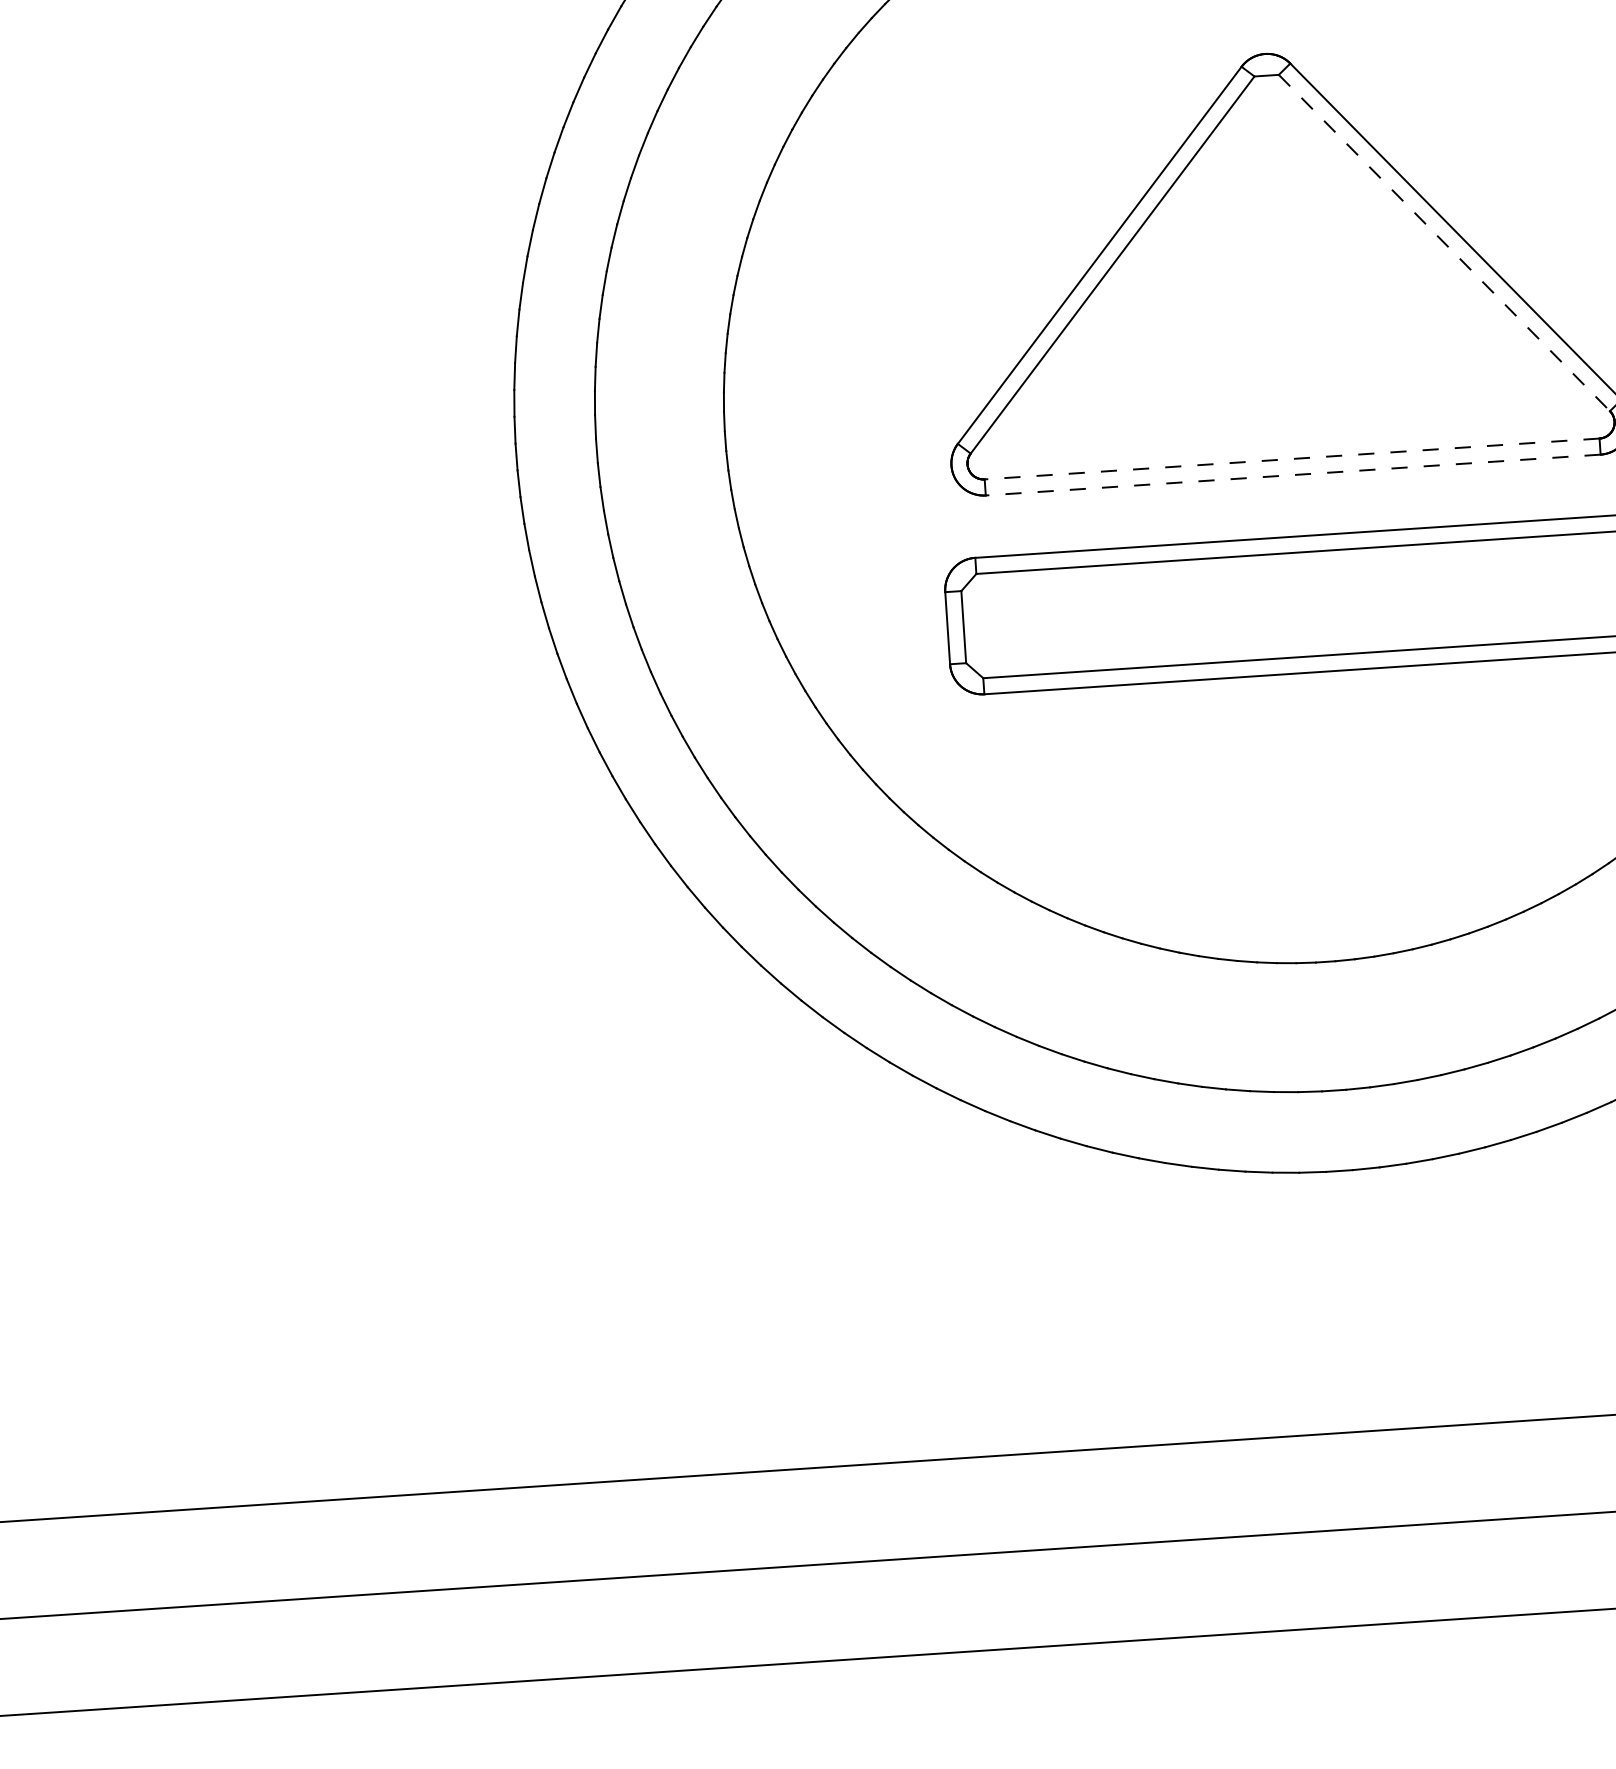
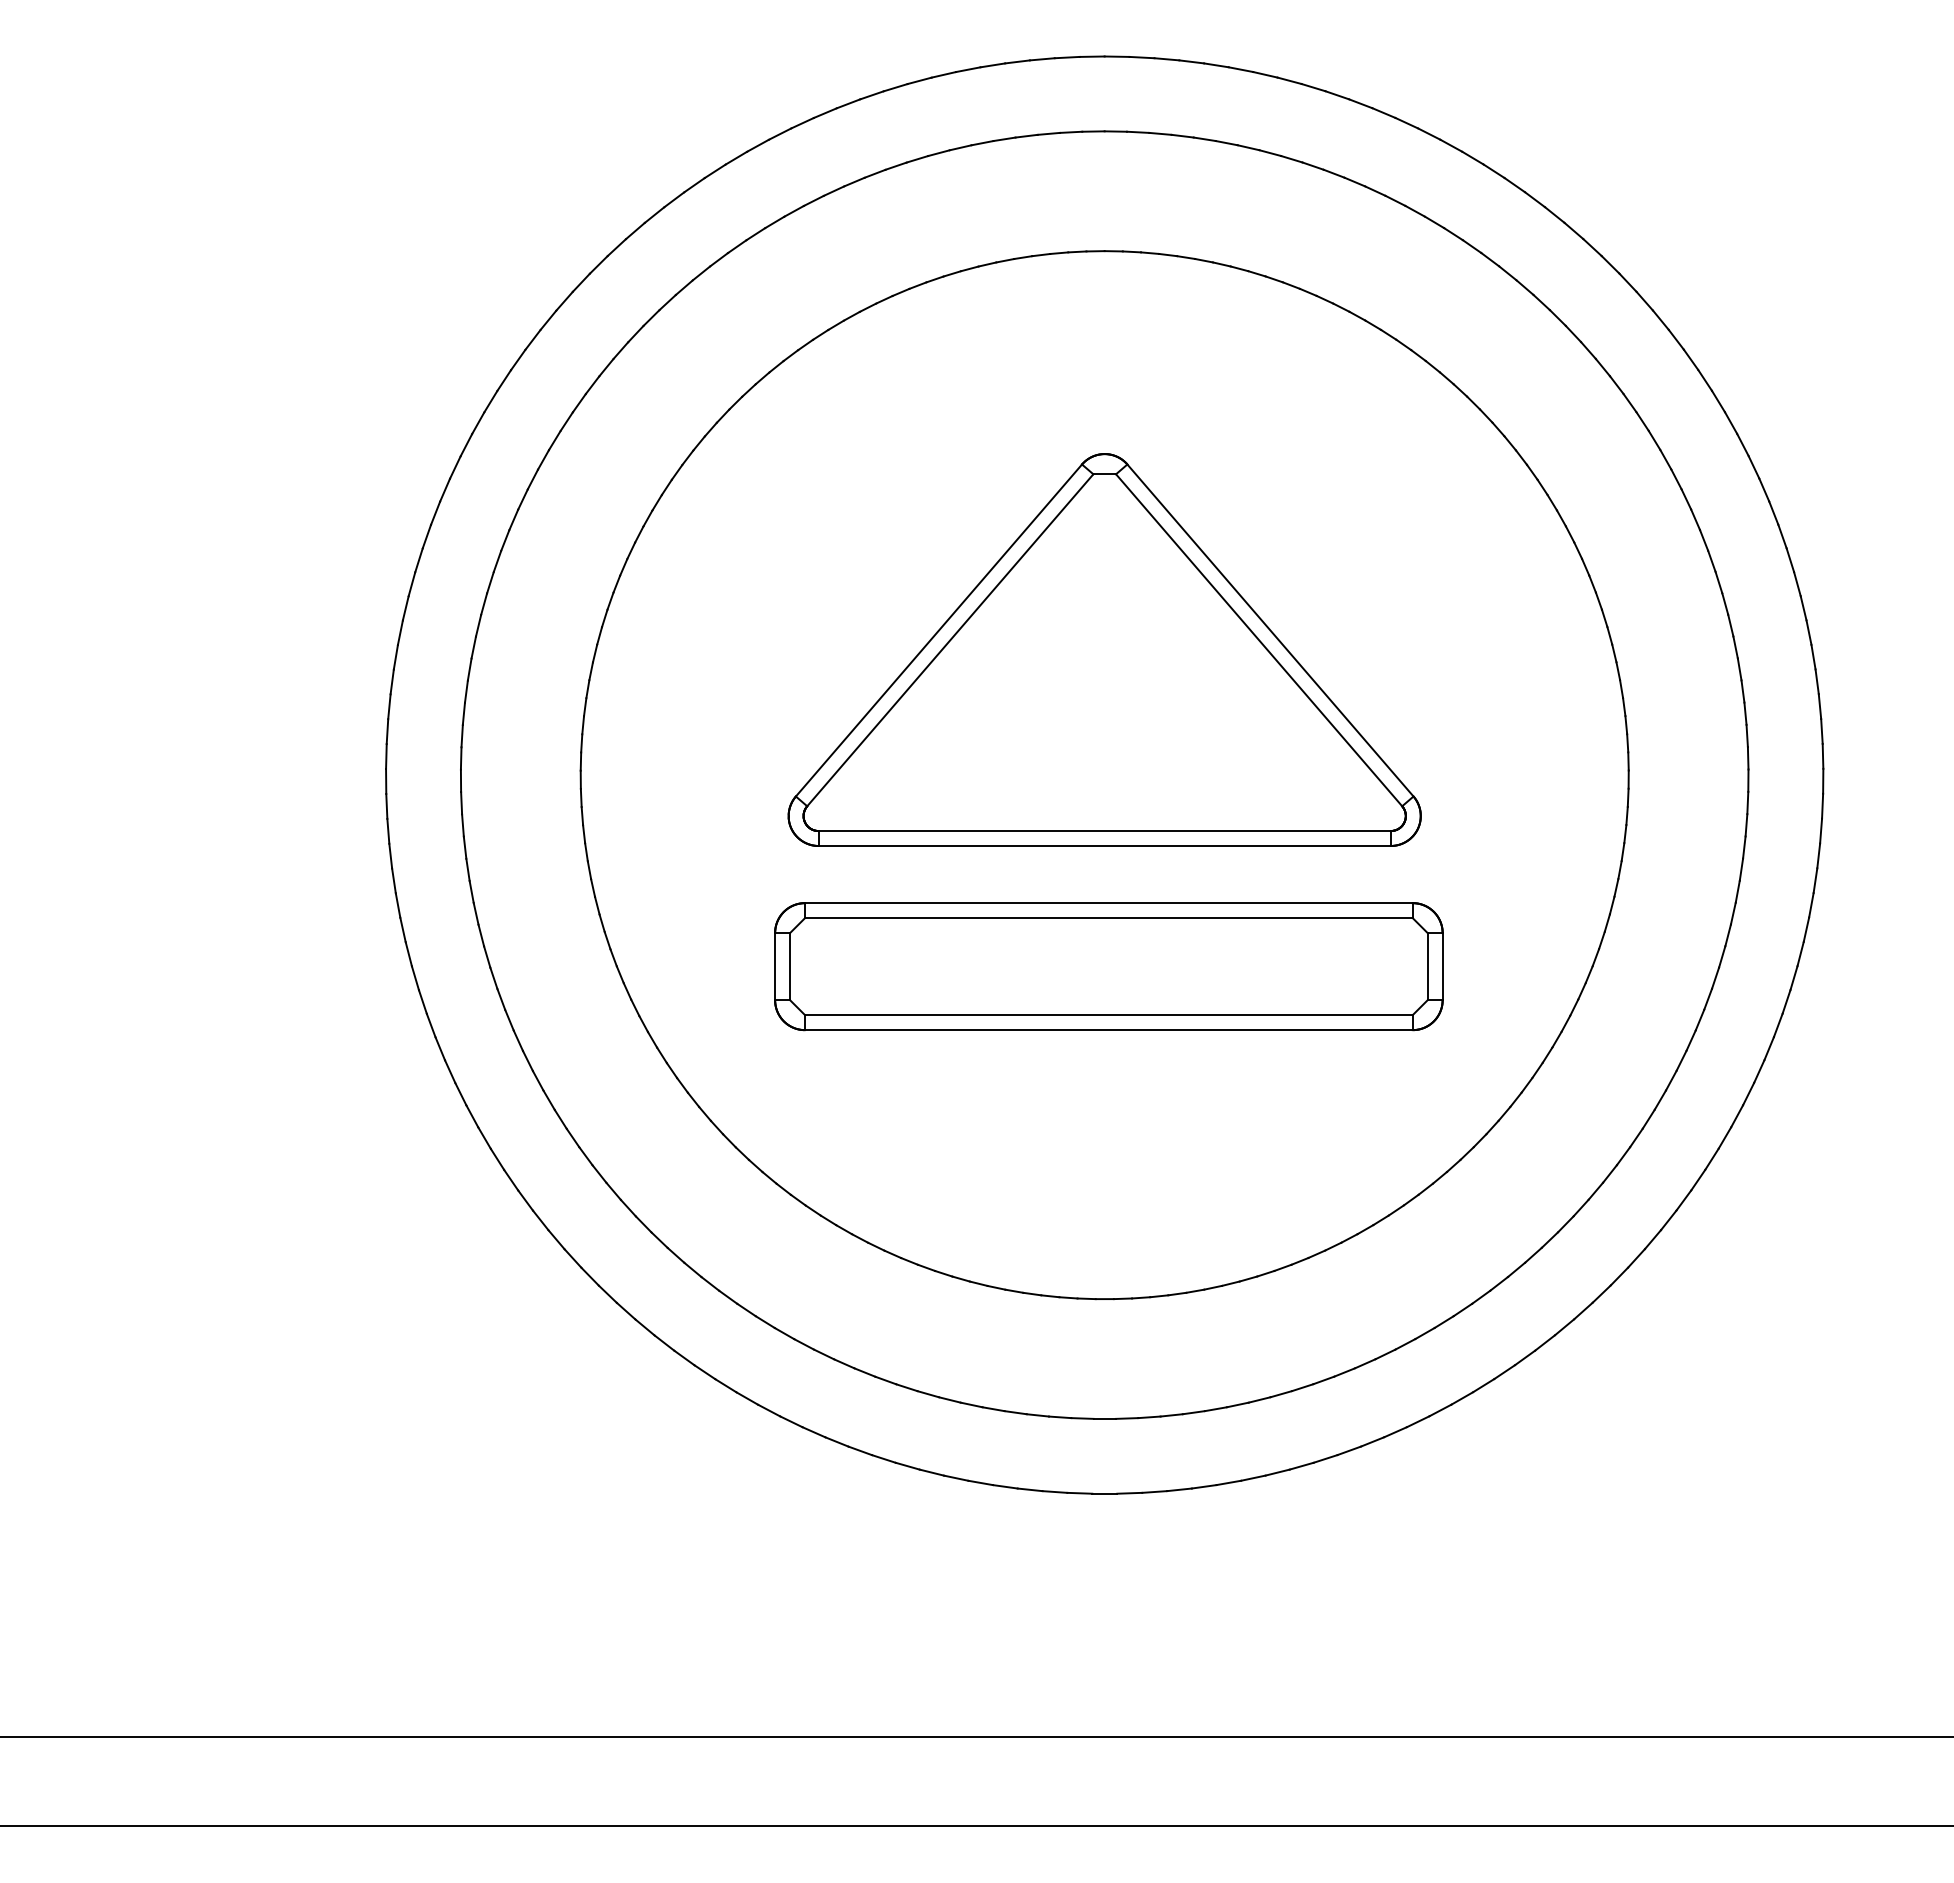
line: (1444, 243) -> (1259, 640), dashed -> solid
line: (1291, 459) -> (1104, 831), dashed -> solid
line: (1292, 475) -> (1104, 846), dashed -> solid

